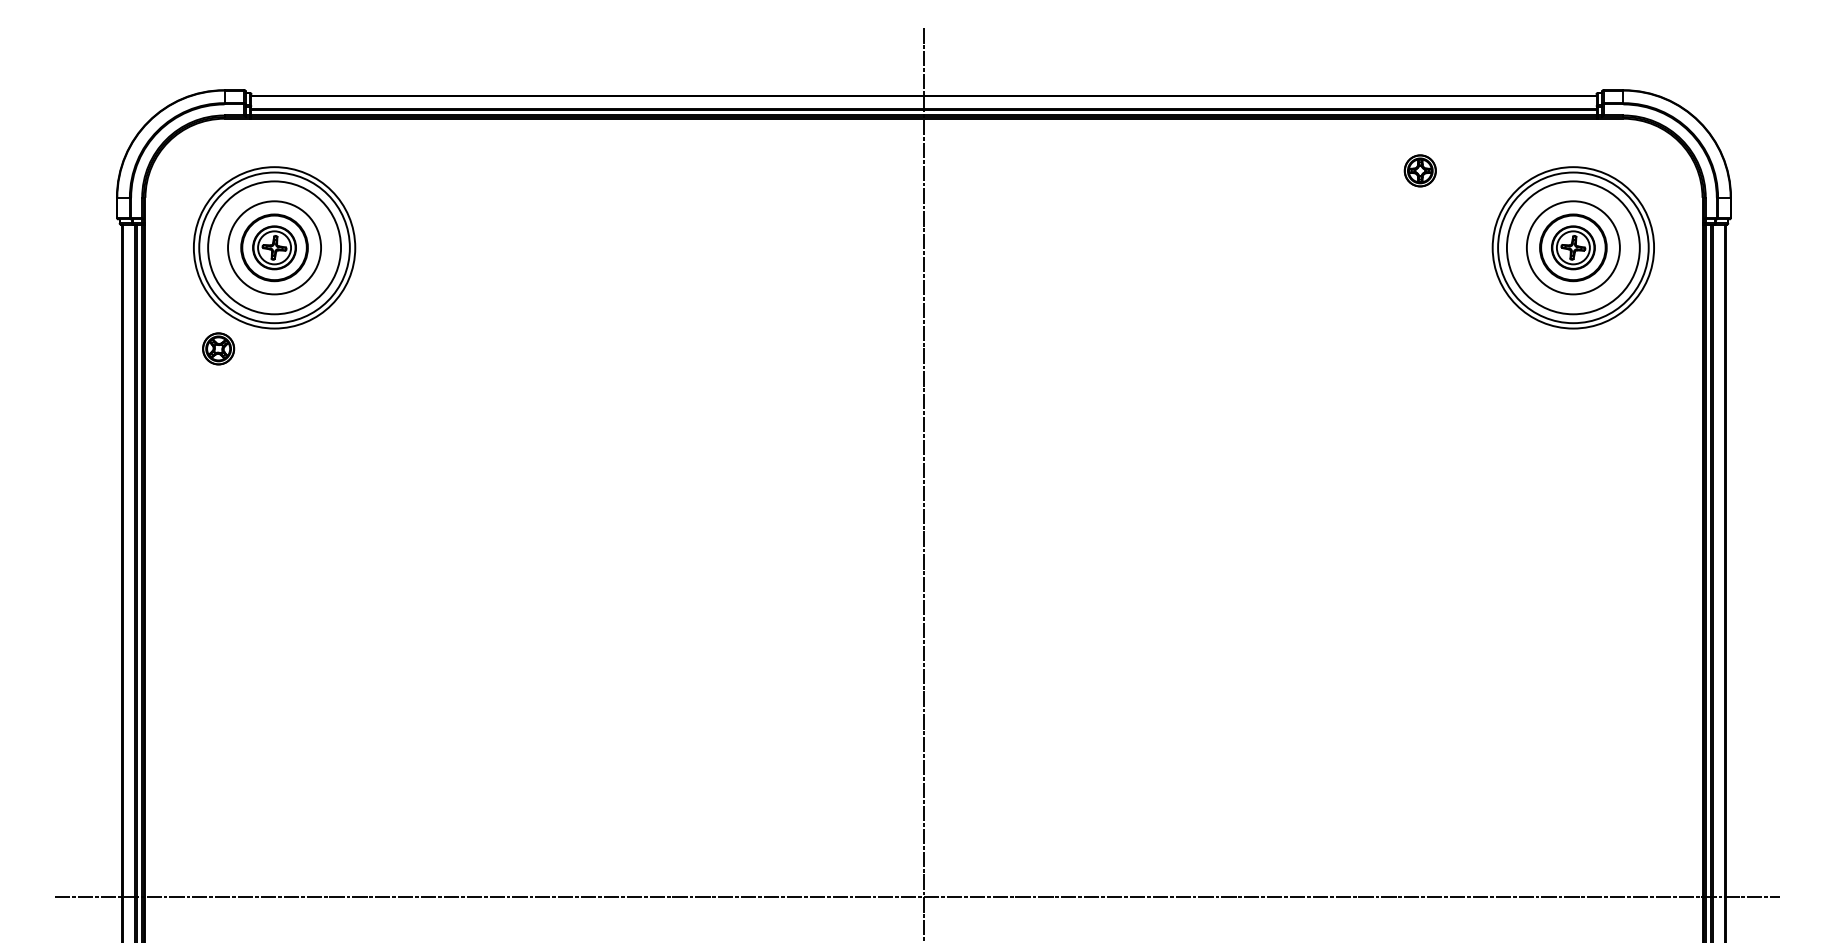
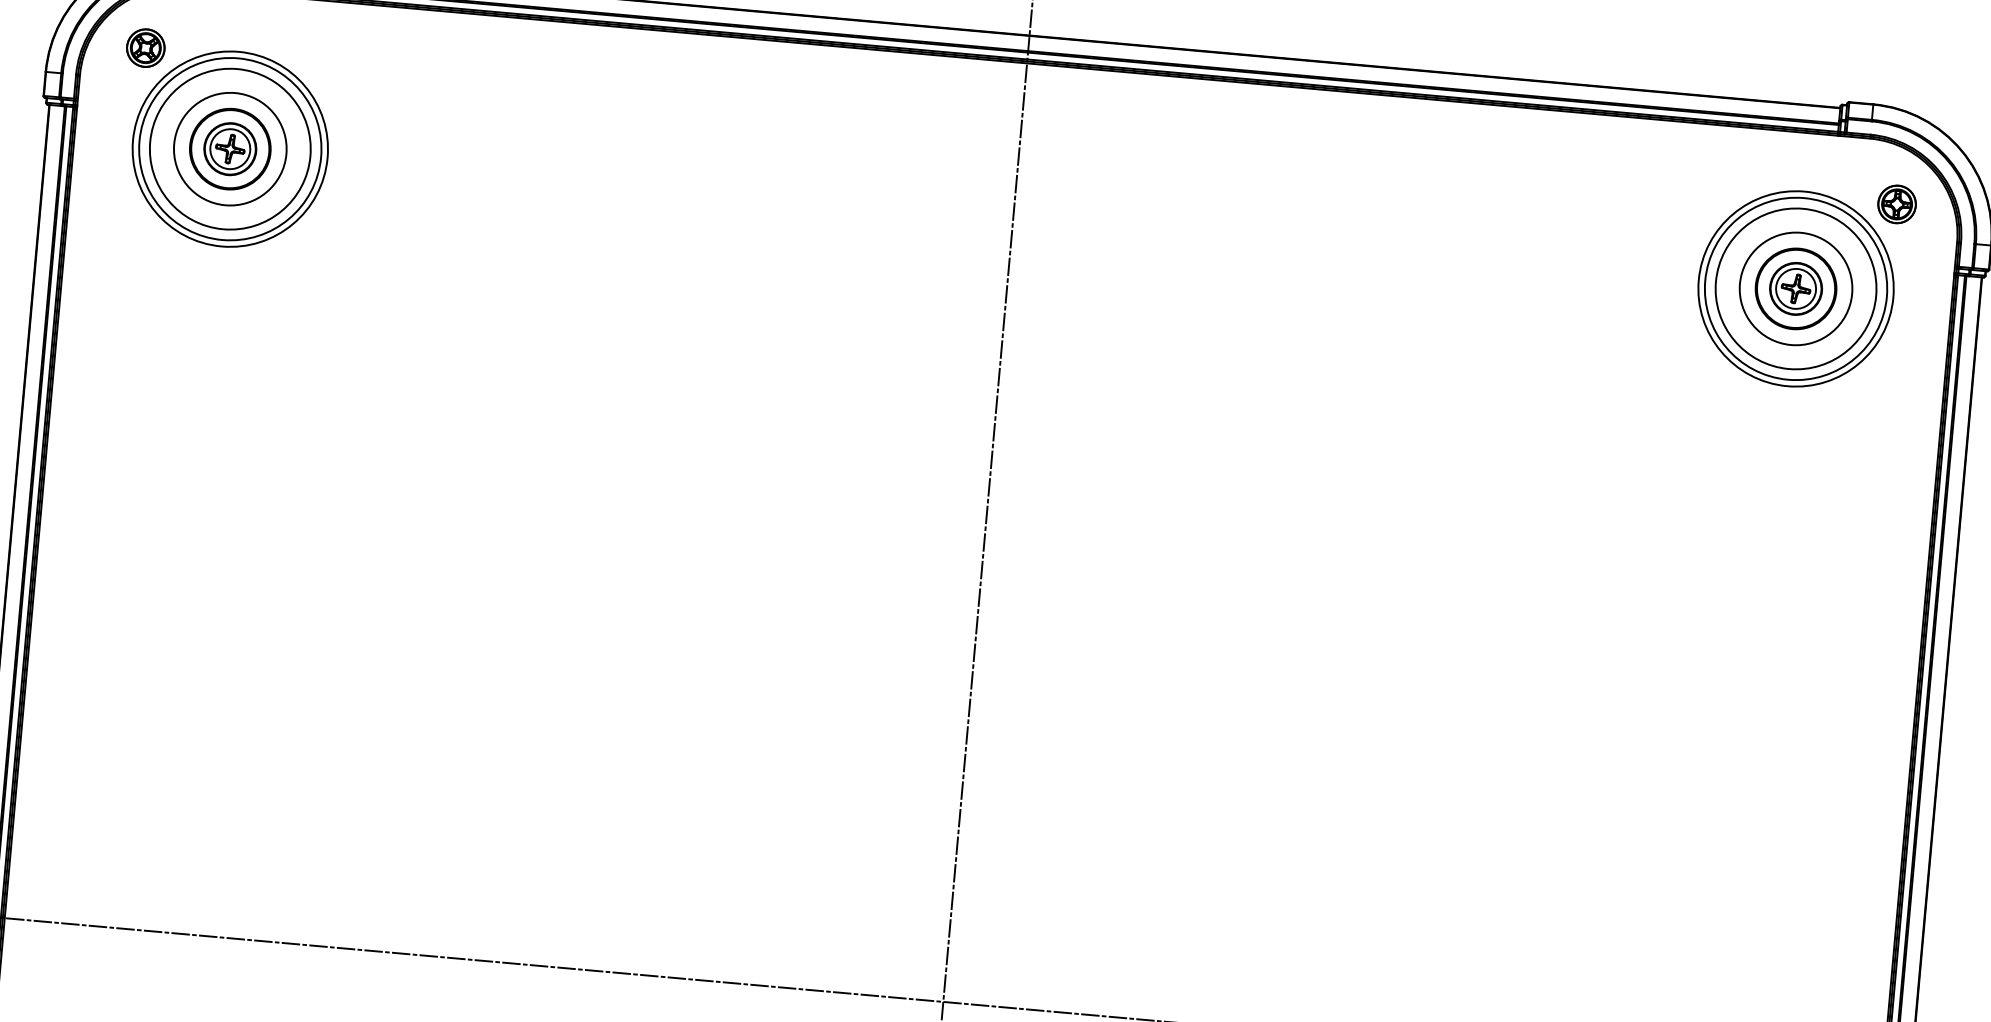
part: (1419, 170) -> (1896, 203), moved
part: (218, 348) -> (145, 47), moved

